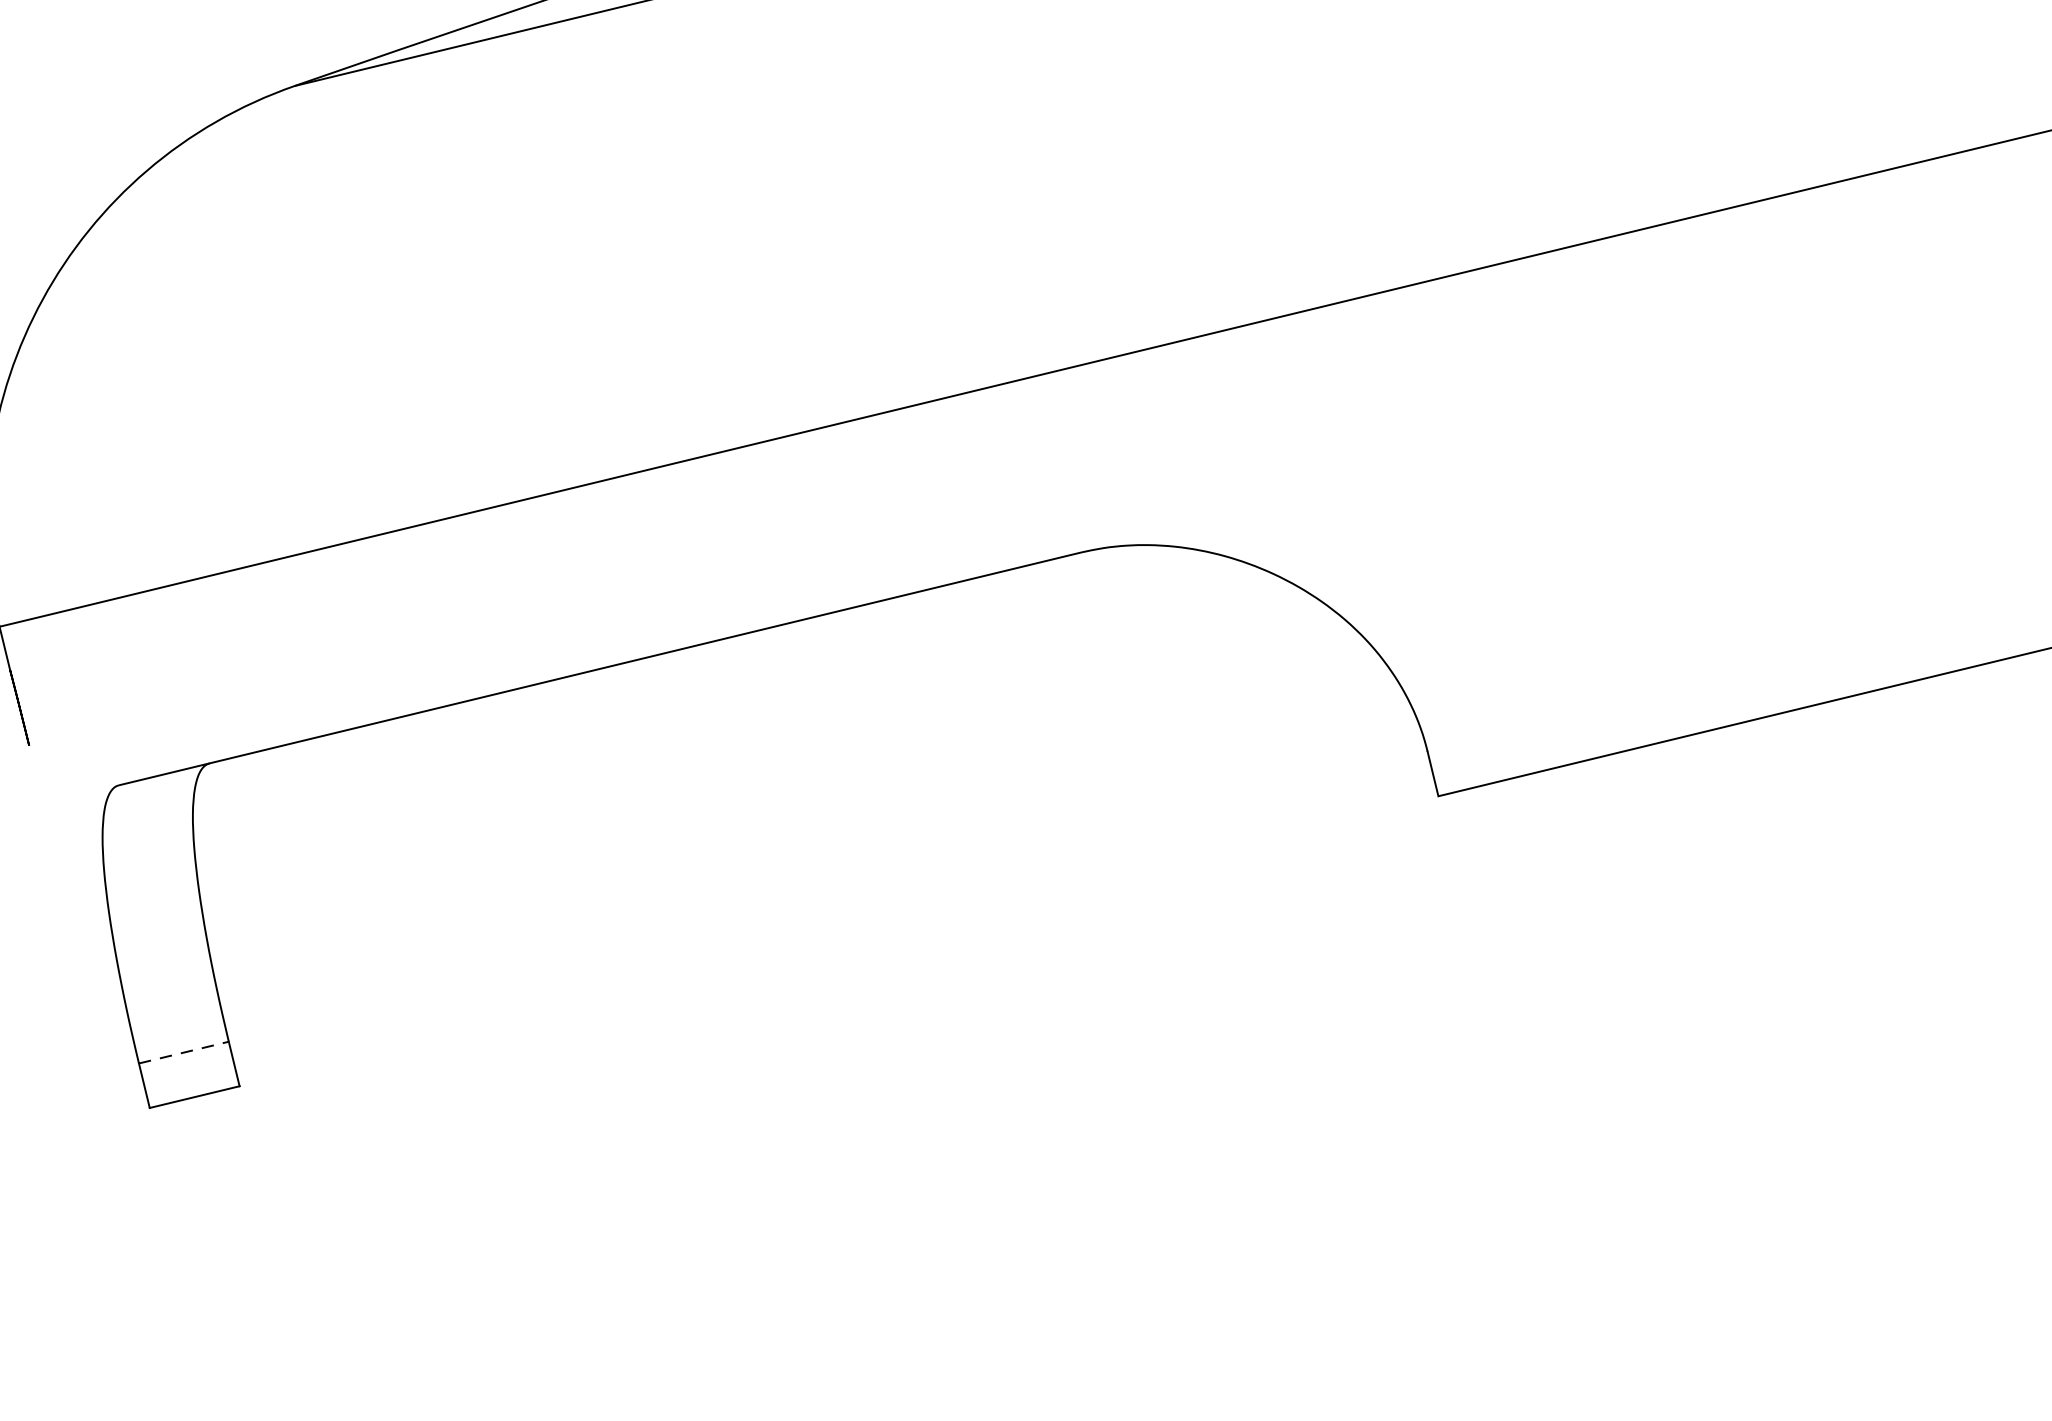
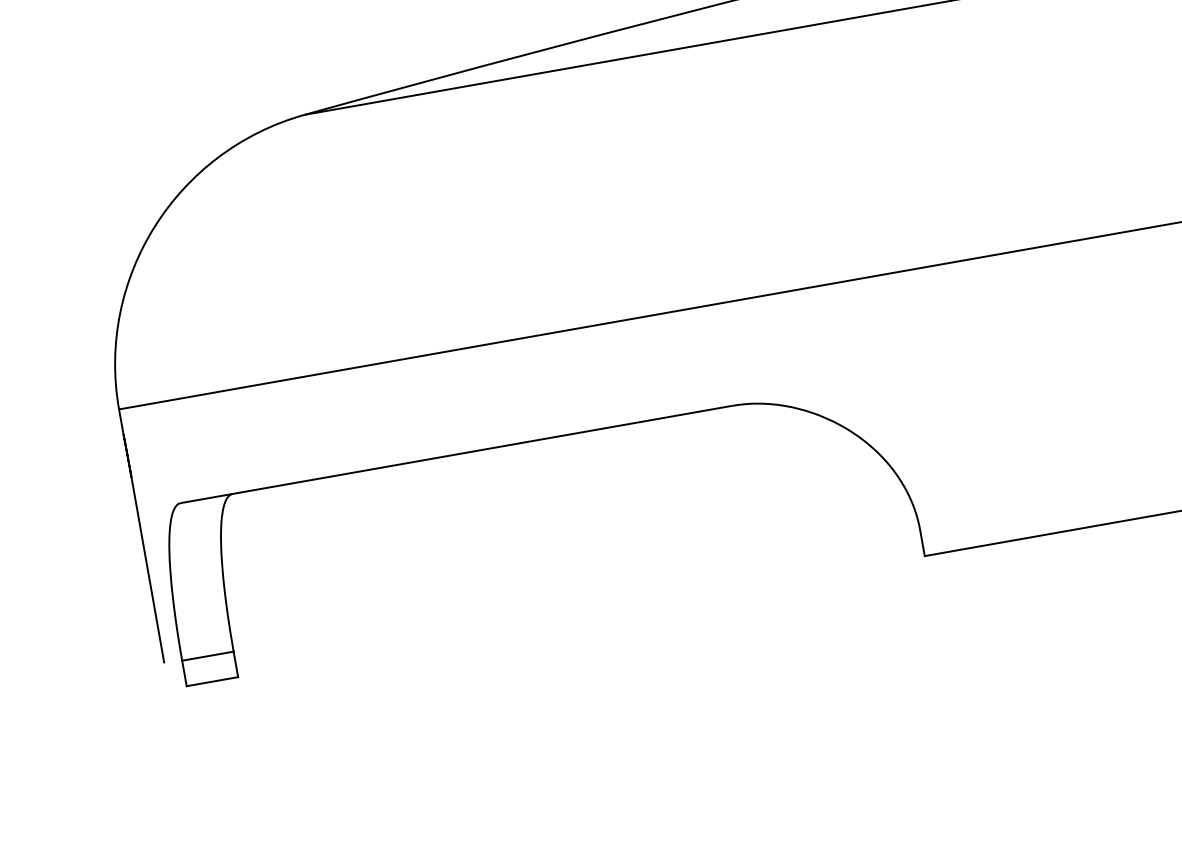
line: (67, 906) -> (147, 569), added
line: (184, 1053) -> (208, 656), dashed -> solid

